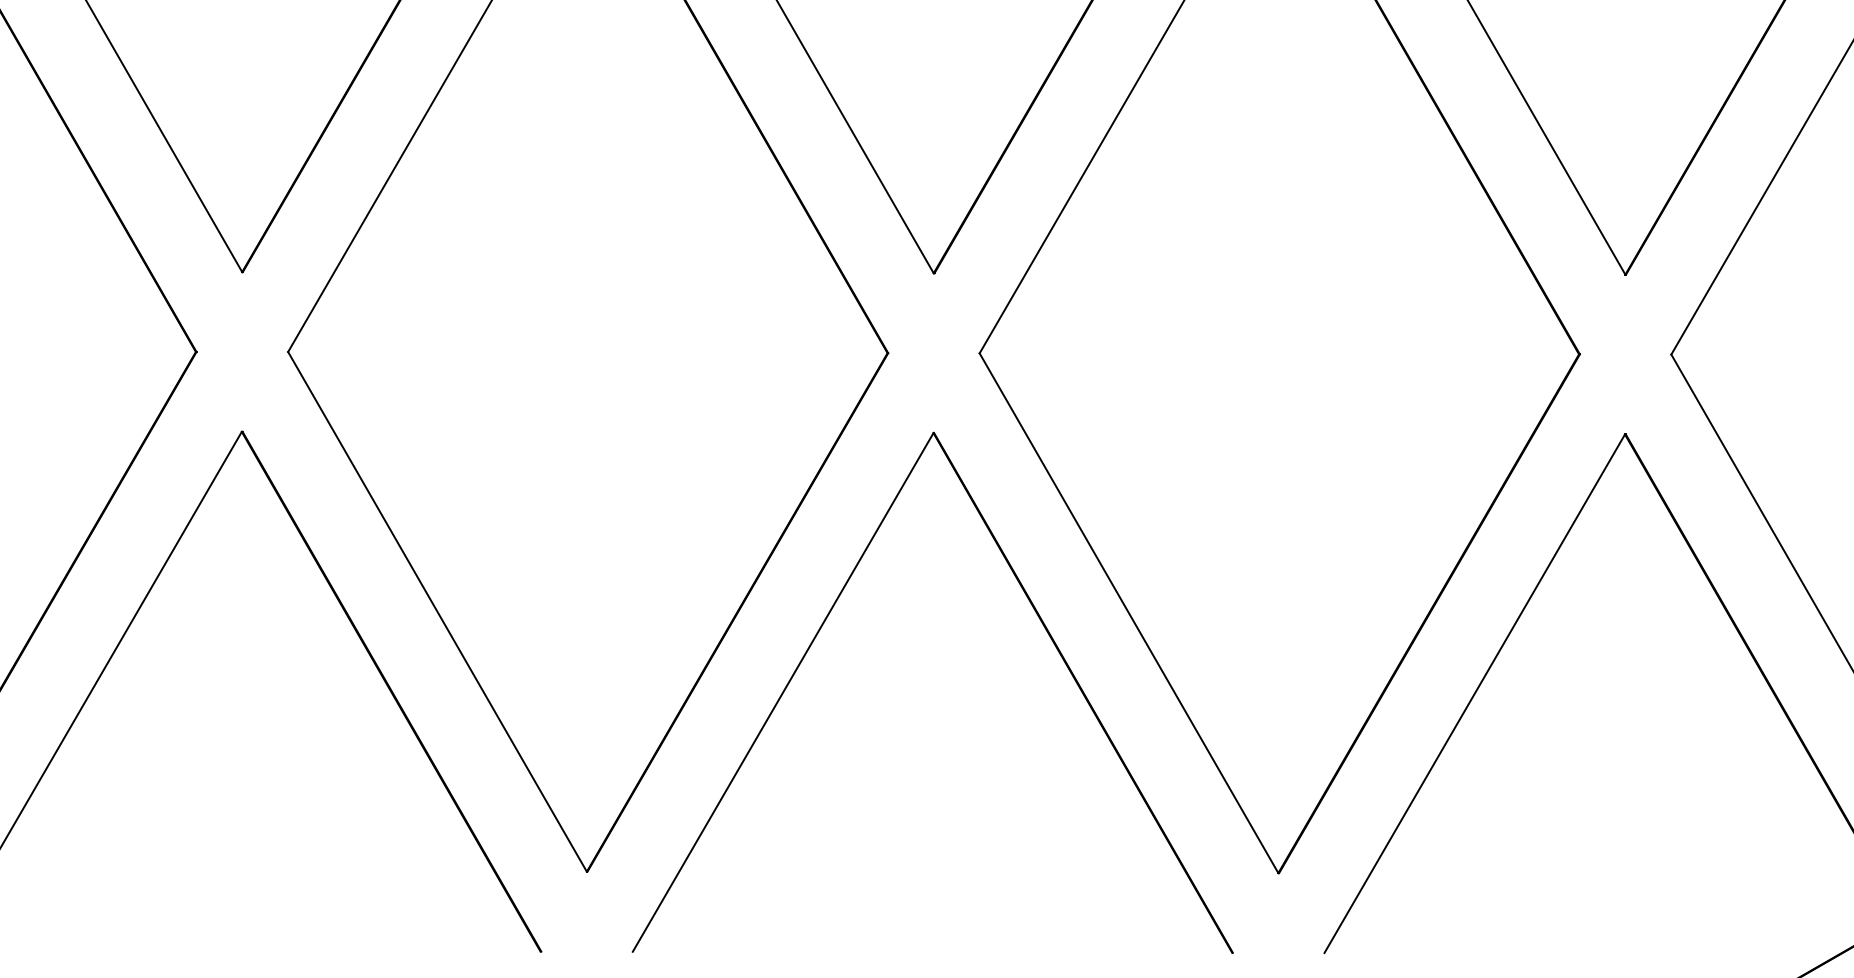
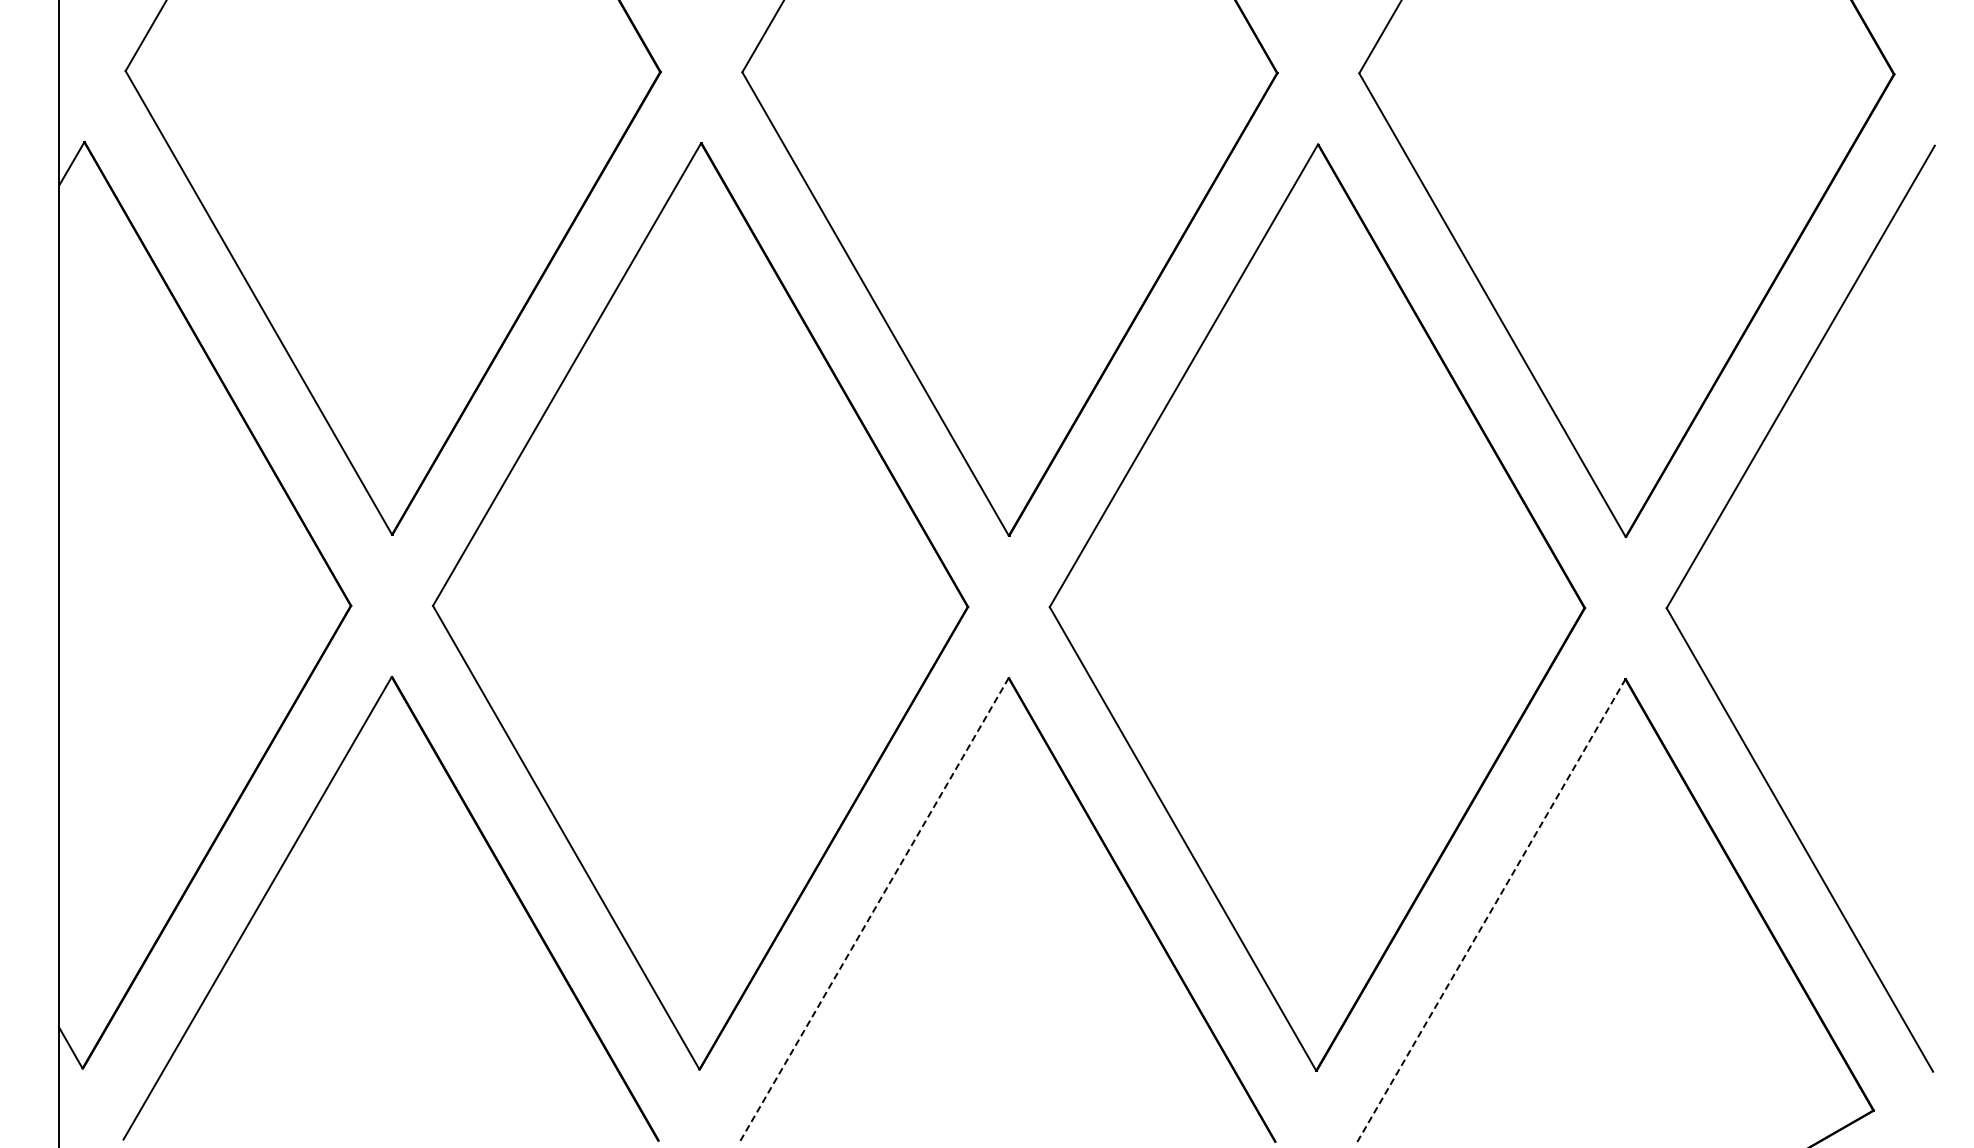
line: (783, 692) -> (874, 909), solid -> dashed
line: (1474, 693) -> (1491, 910), solid -> dashed

